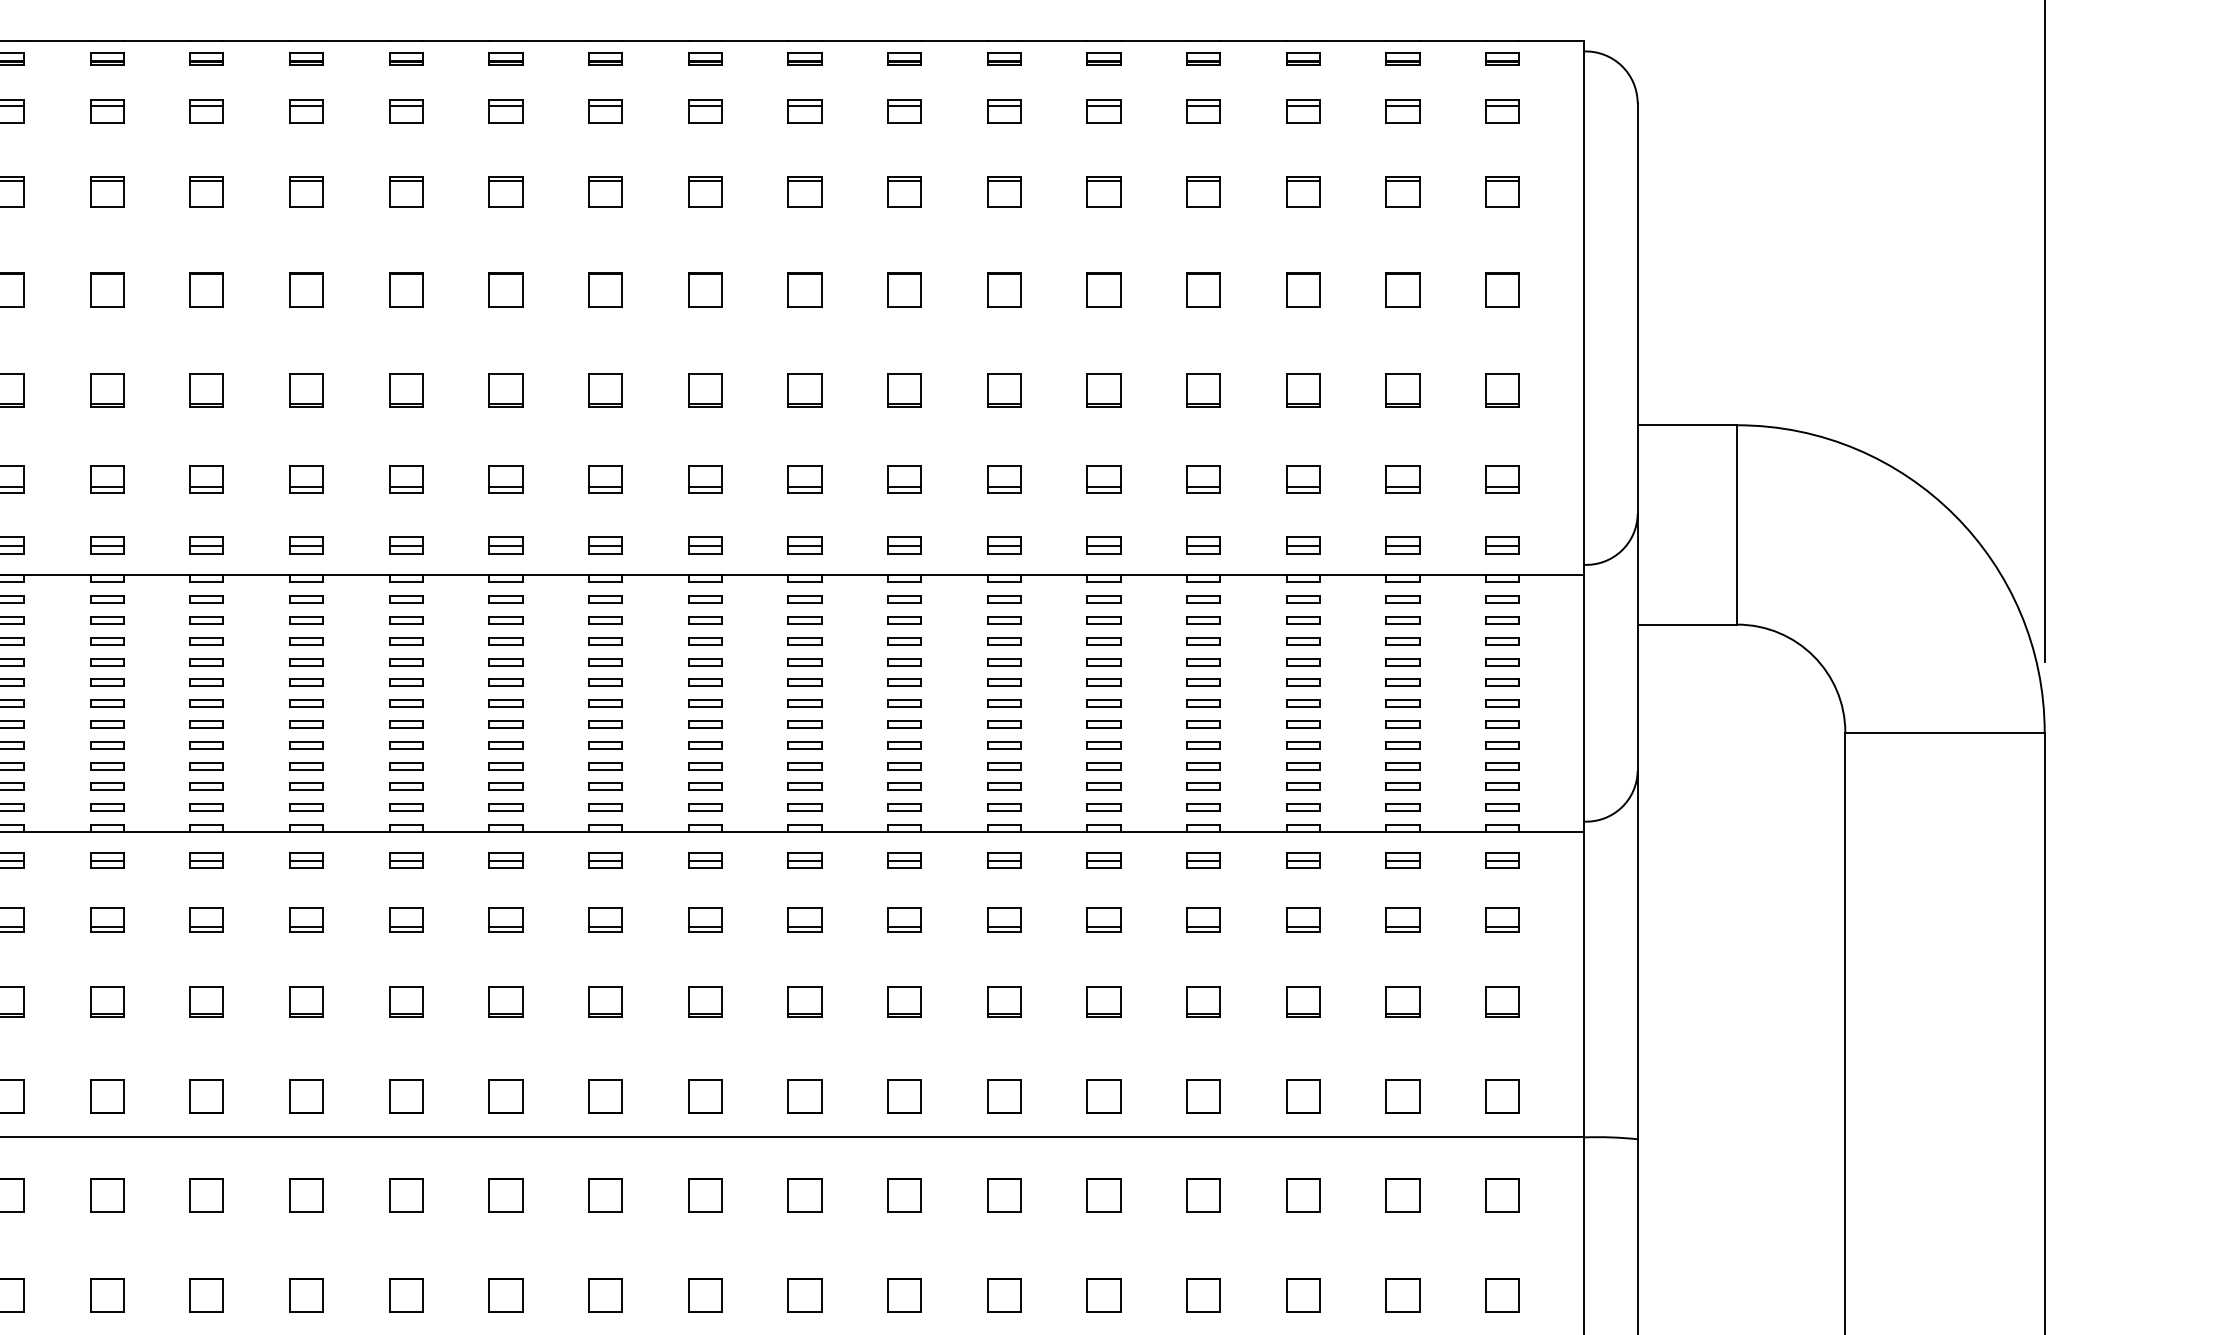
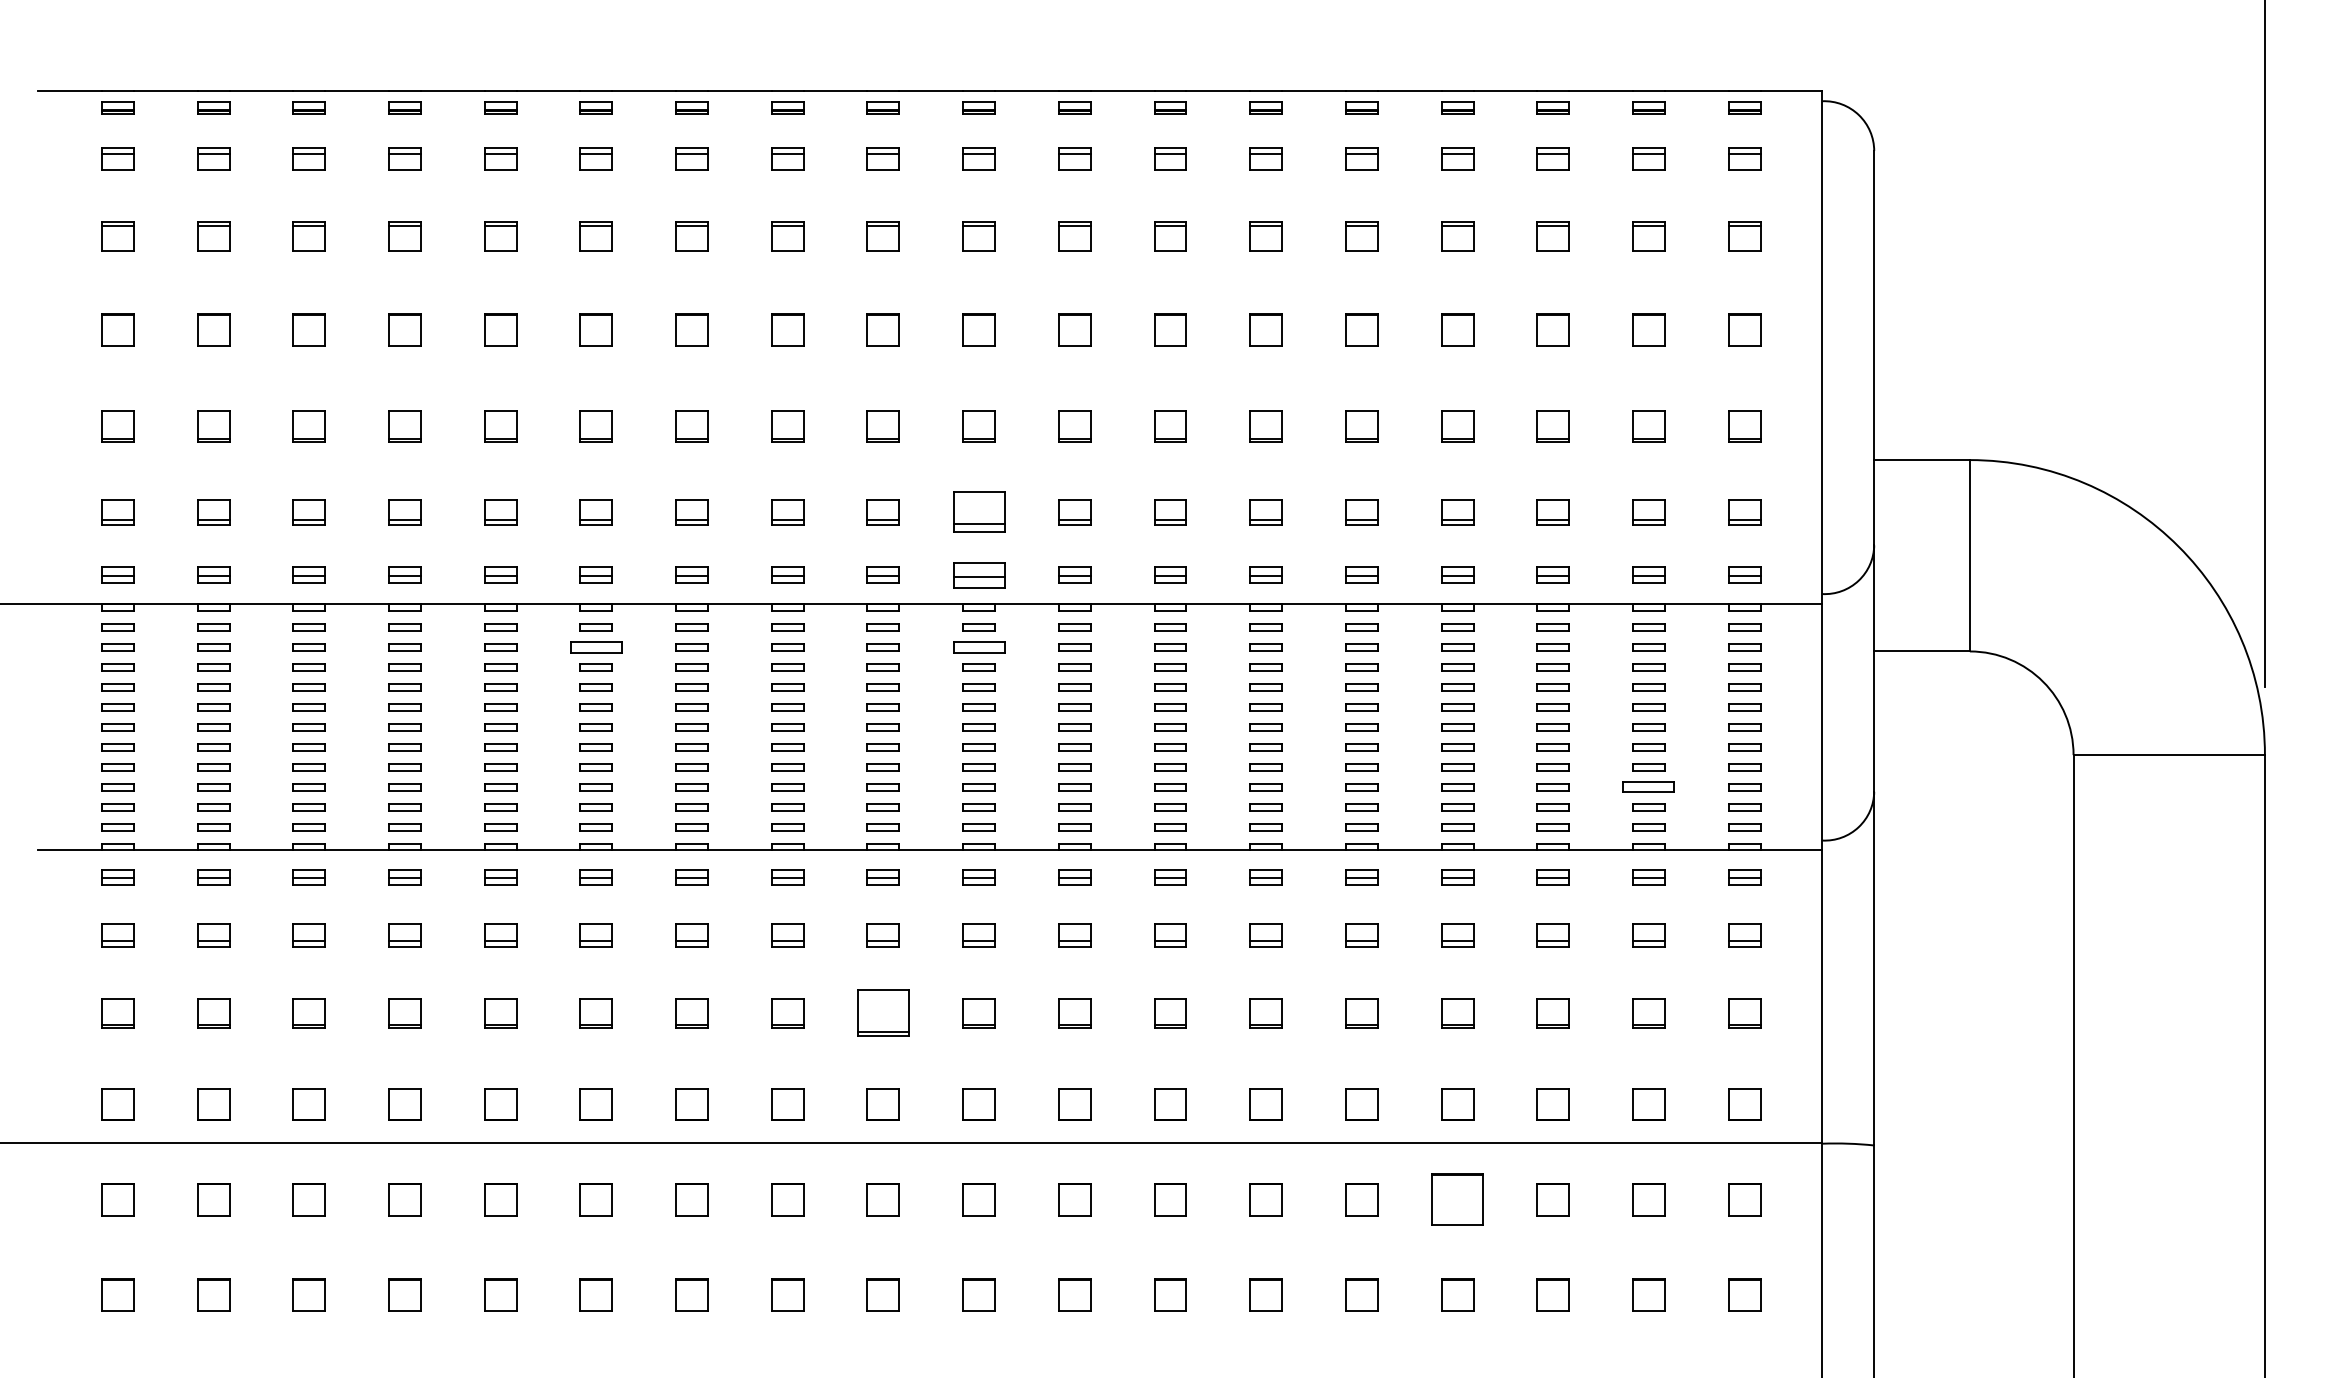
part: (704, 479) -> (978, 512), size x1.6
part: (704, 544) -> (978, 574), size x1.6
part: (305, 620) -> (595, 647), size x1.6
part: (704, 620) -> (978, 647), size x1.6
part: (1402, 766) -> (1648, 787), size x1.6
part: (604, 1001) -> (882, 1013), size x1.6
part: (1203, 1195) -> (1457, 1199), size x1.6

